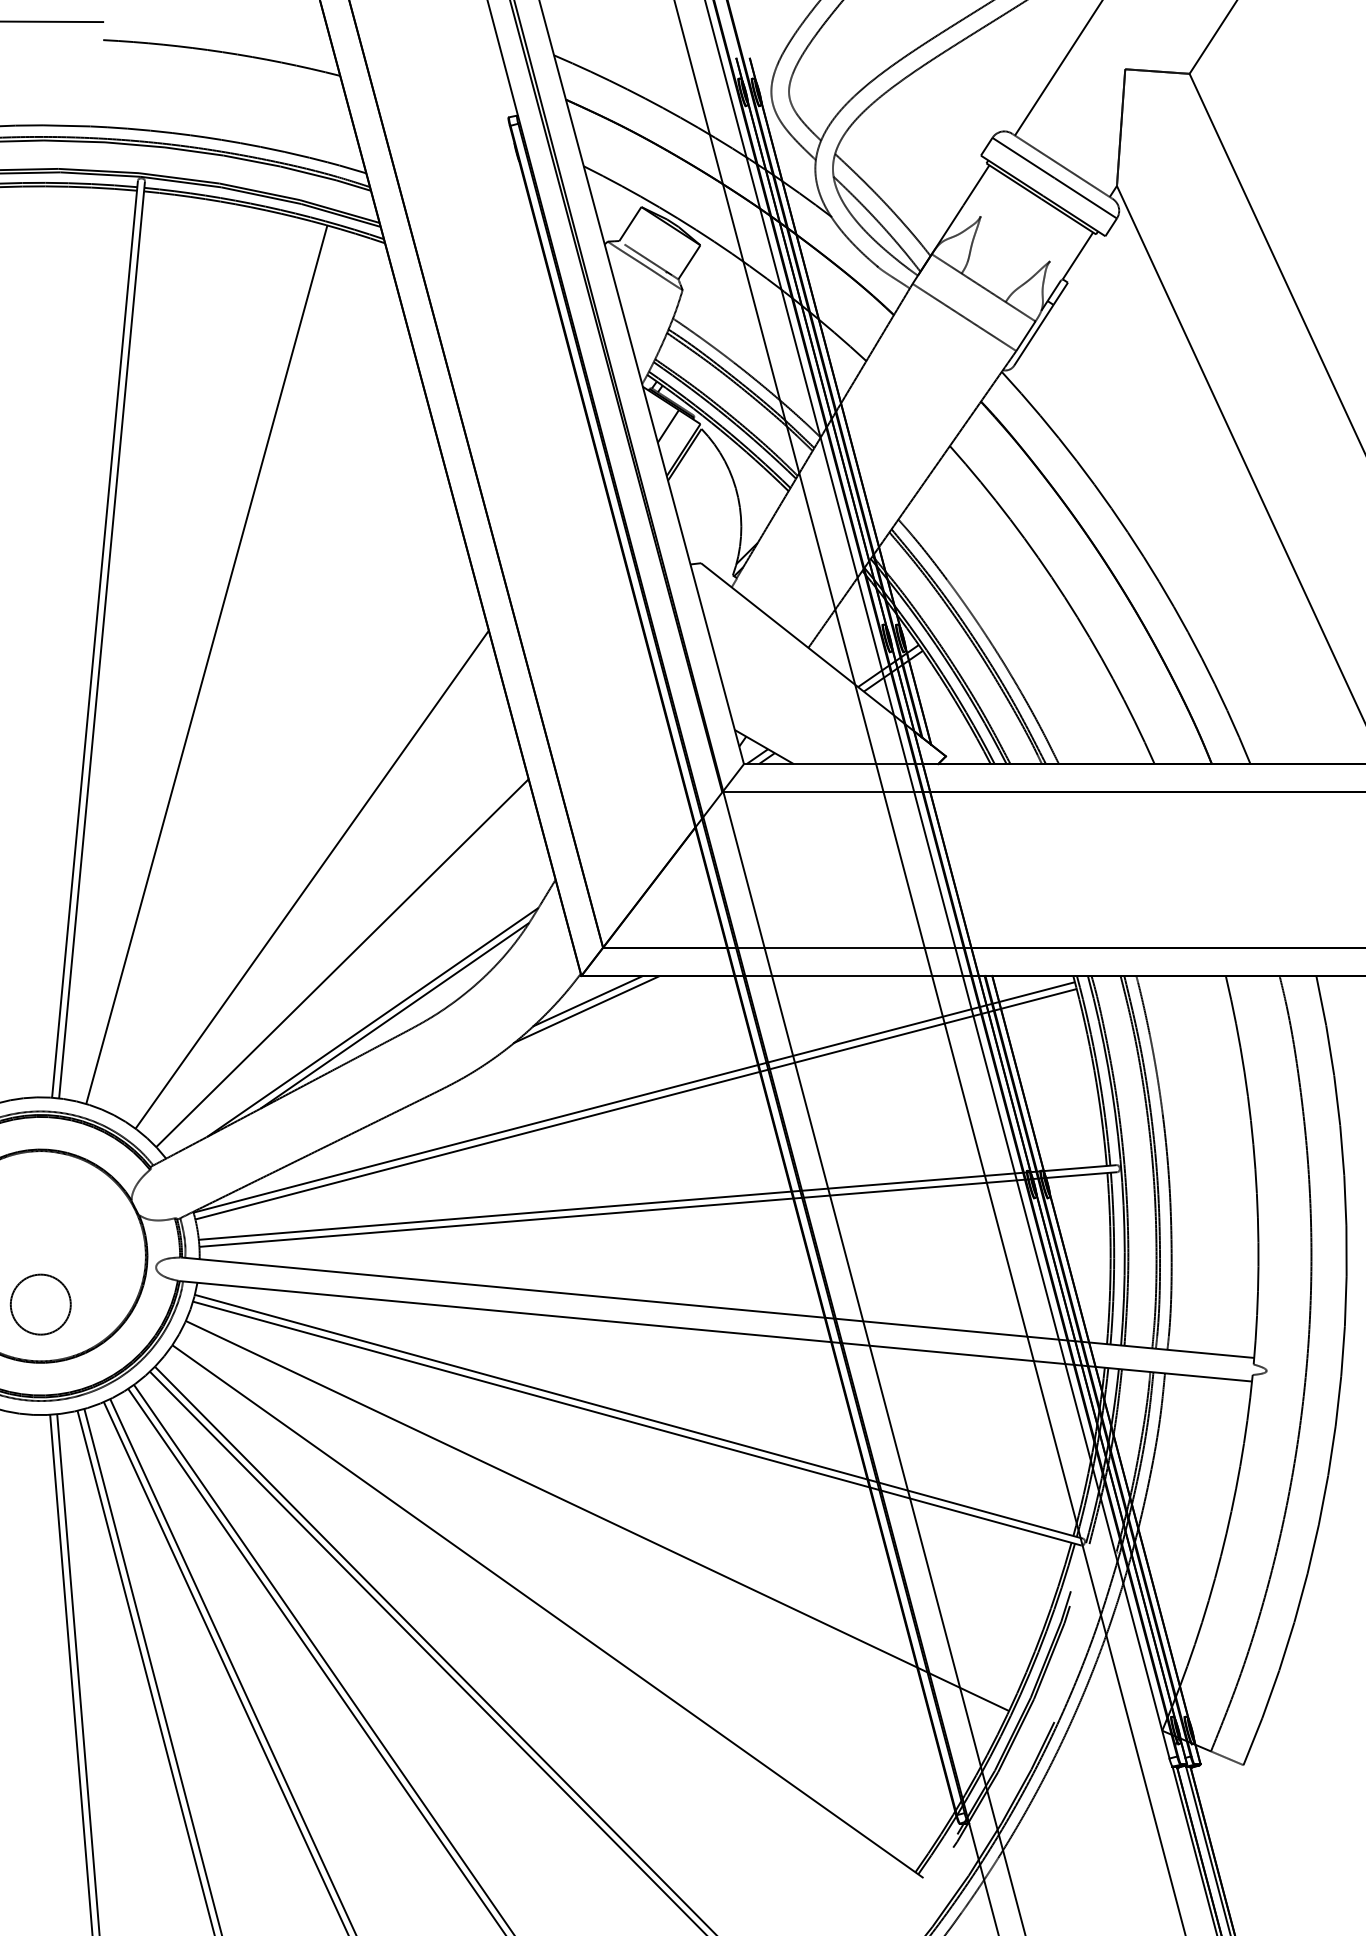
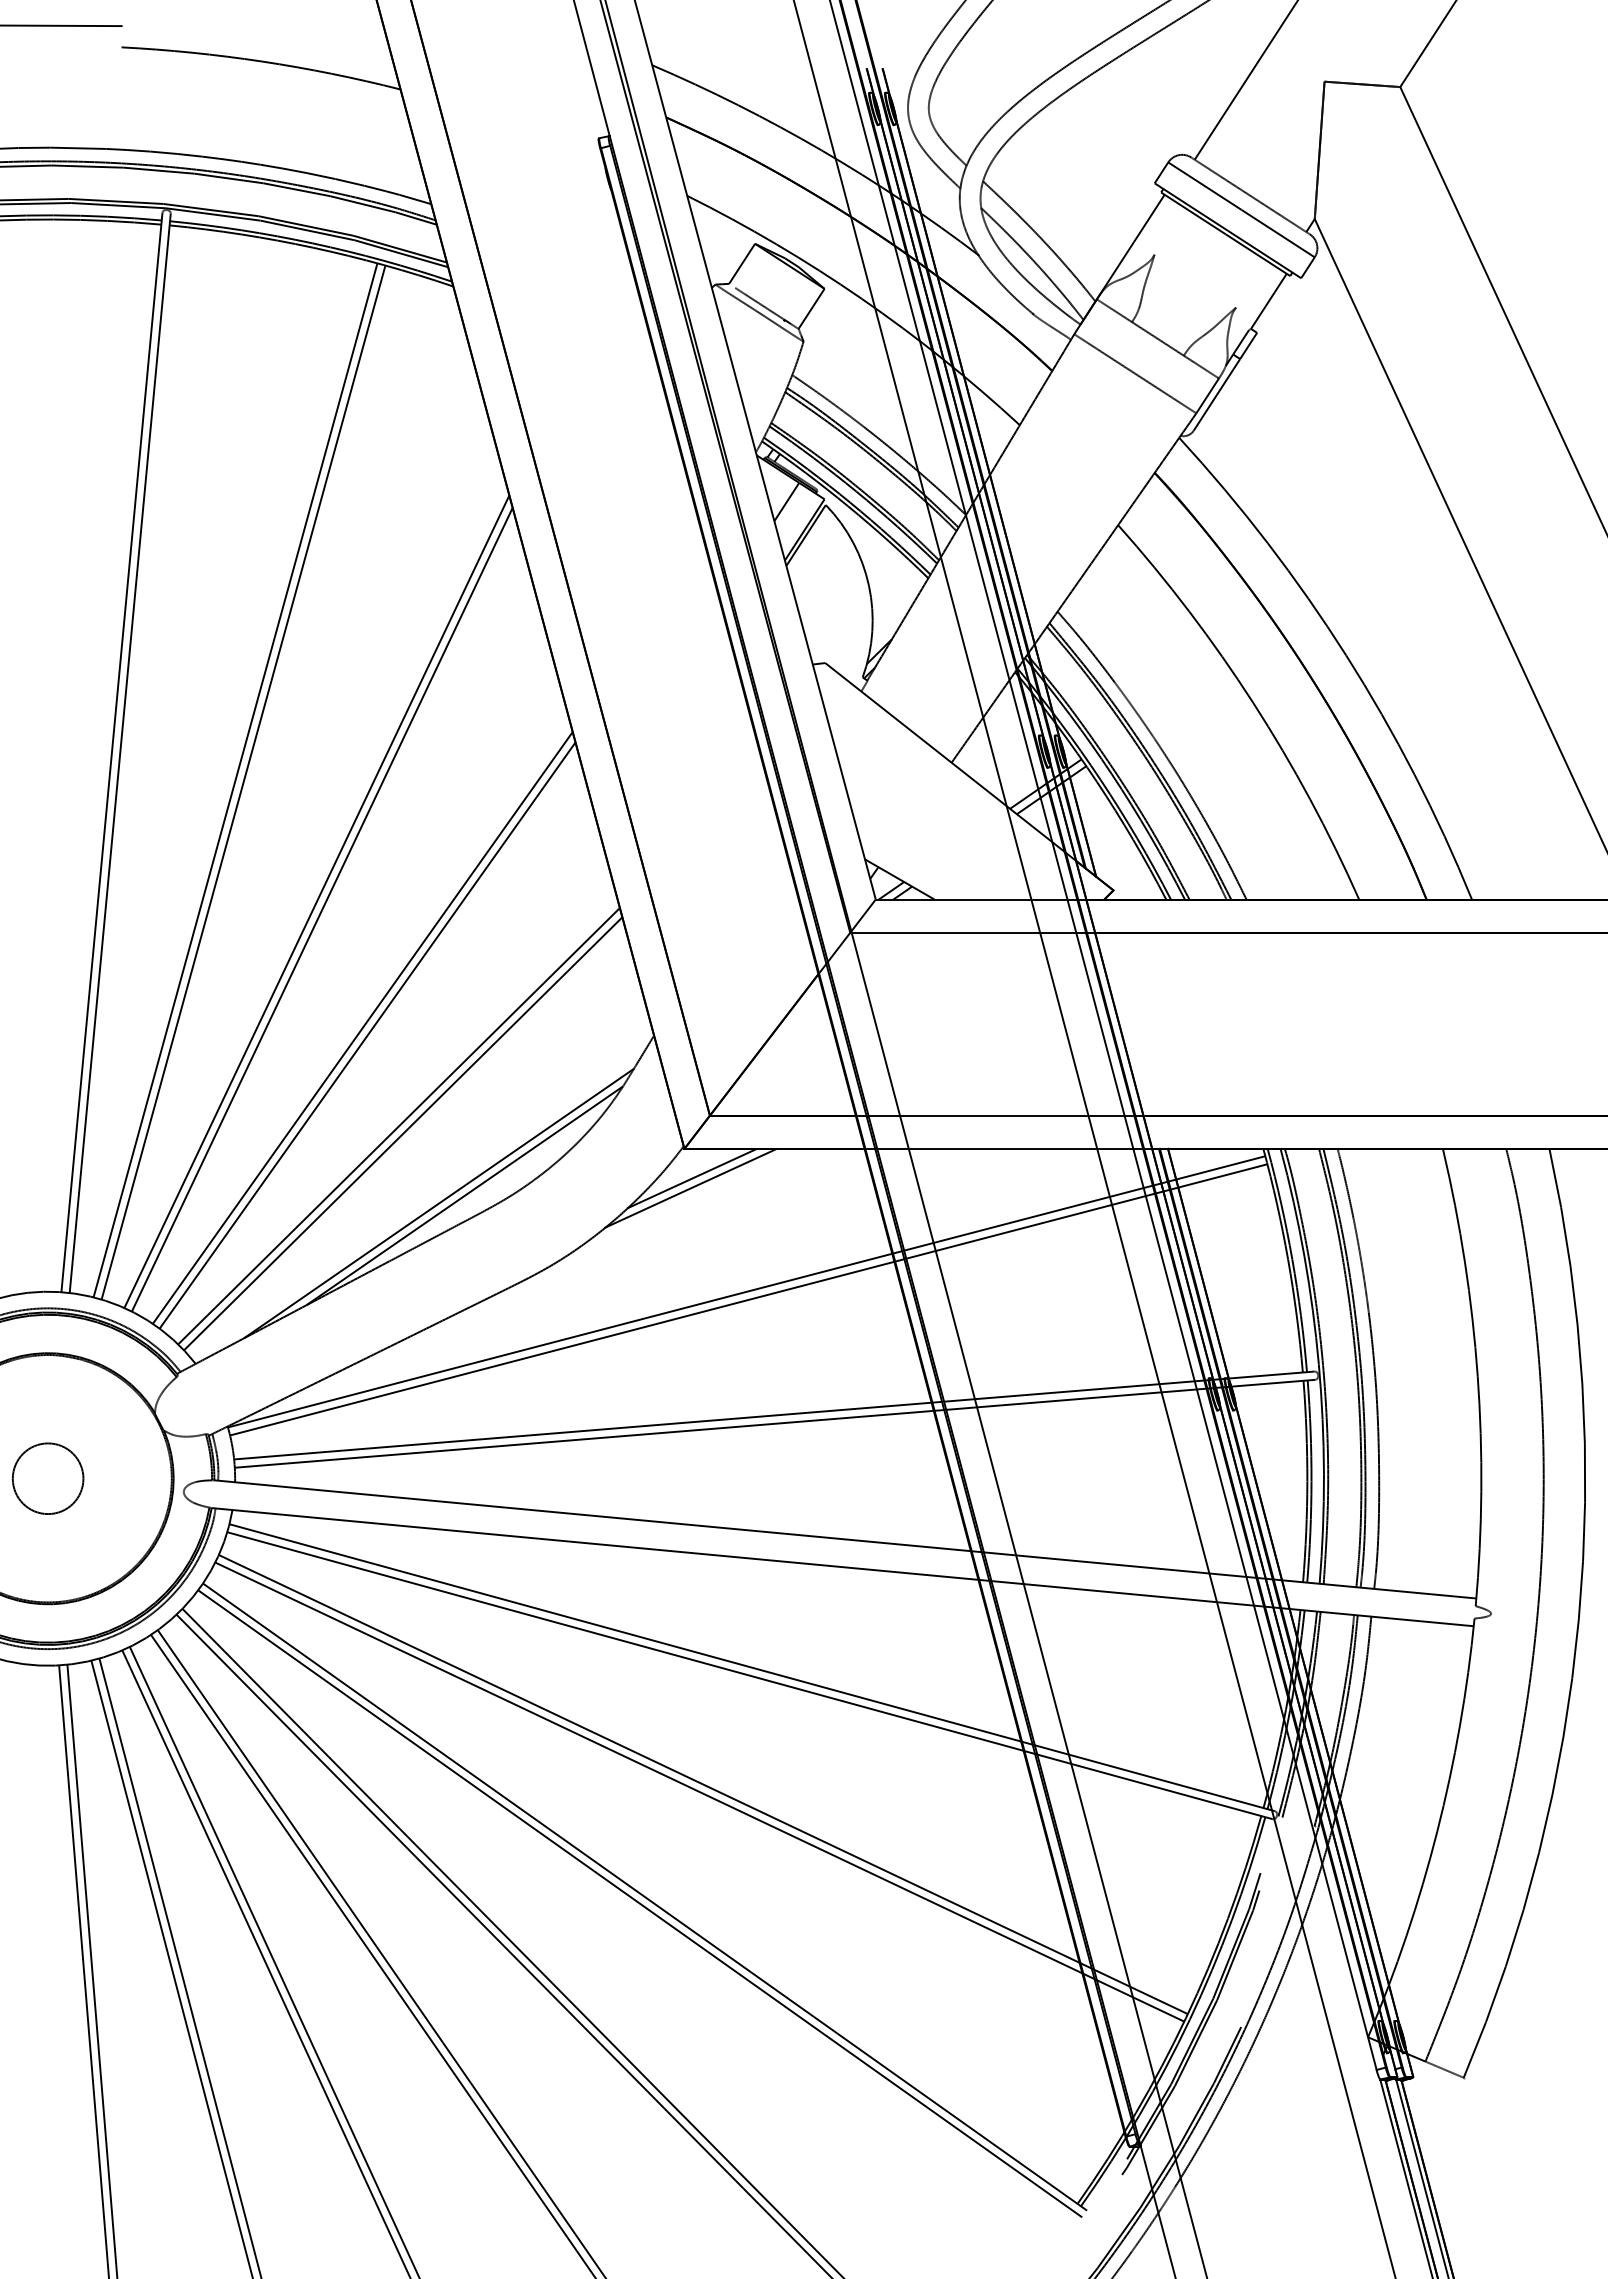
line: (200, 662) -> (235, 780), added
line: (268, 765) -> (316, 901), added
line: (273, 772) -> (321, 909), added
line: (307, 872) -> (362, 1027), added
line: (338, 956) -> (398, 1126), added
circle: (40, 1304) -> (47, 1478), moved
line: (594, 1521) -> (699, 1791), added
line: (544, 1617) -> (640, 1903), added

